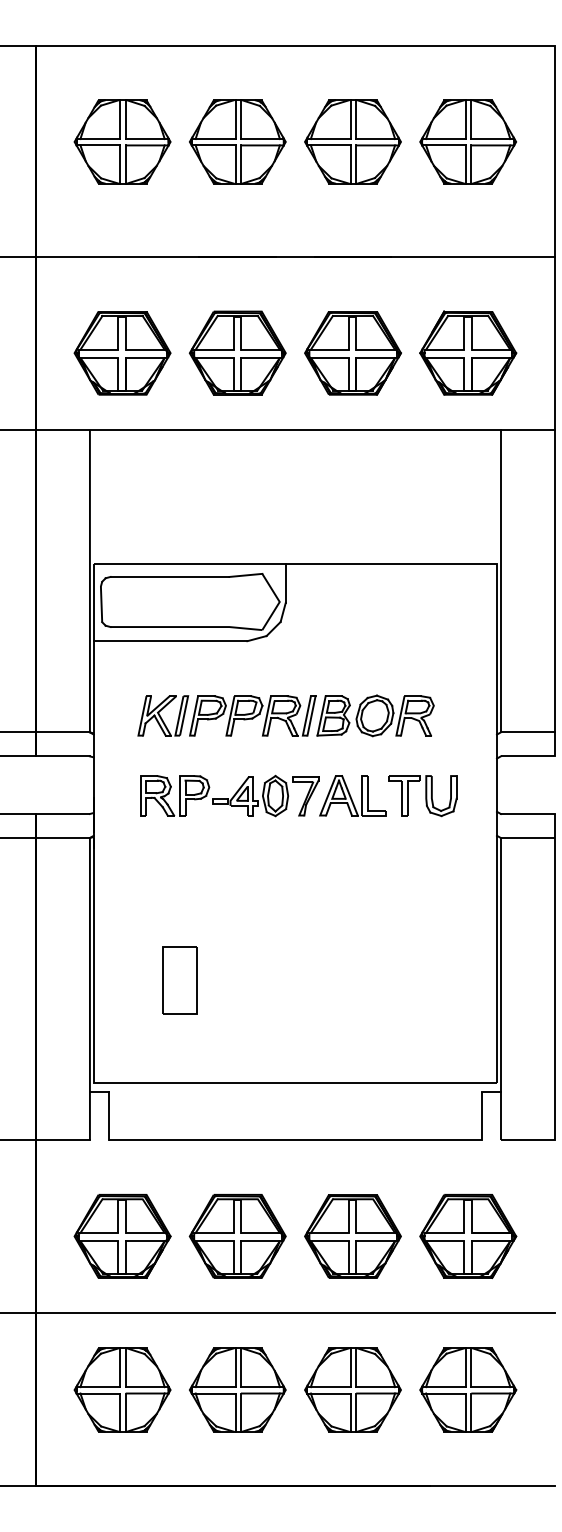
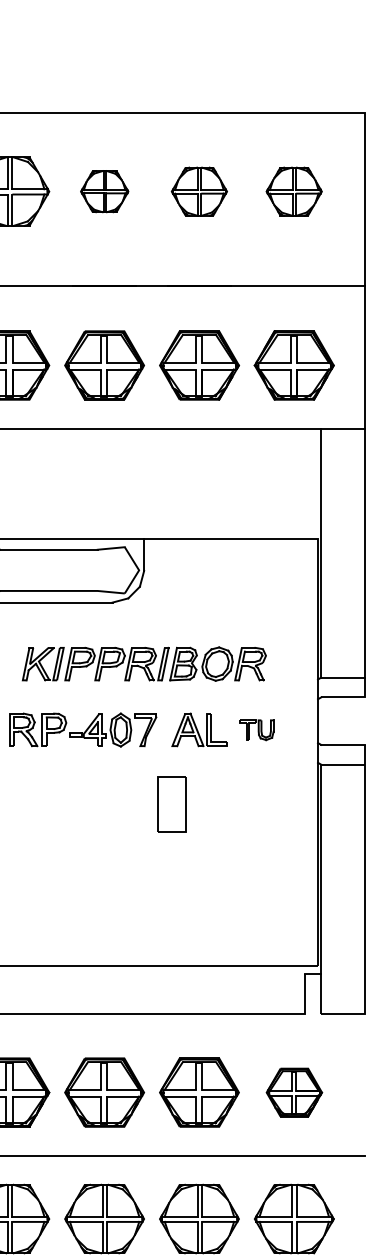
part: (237, 141) -> (104, 191), size x0.6
part: (352, 141) -> (199, 191), size x0.7
part: (467, 141) -> (293, 191), size x0.7
part: (229, 795) -> (82, 729), moved
part: (422, 796) -> (256, 730), size x0.6
part: (179, 980) -> (171, 804), moved
part: (468, 1236) -> (294, 1092), size x0.7

